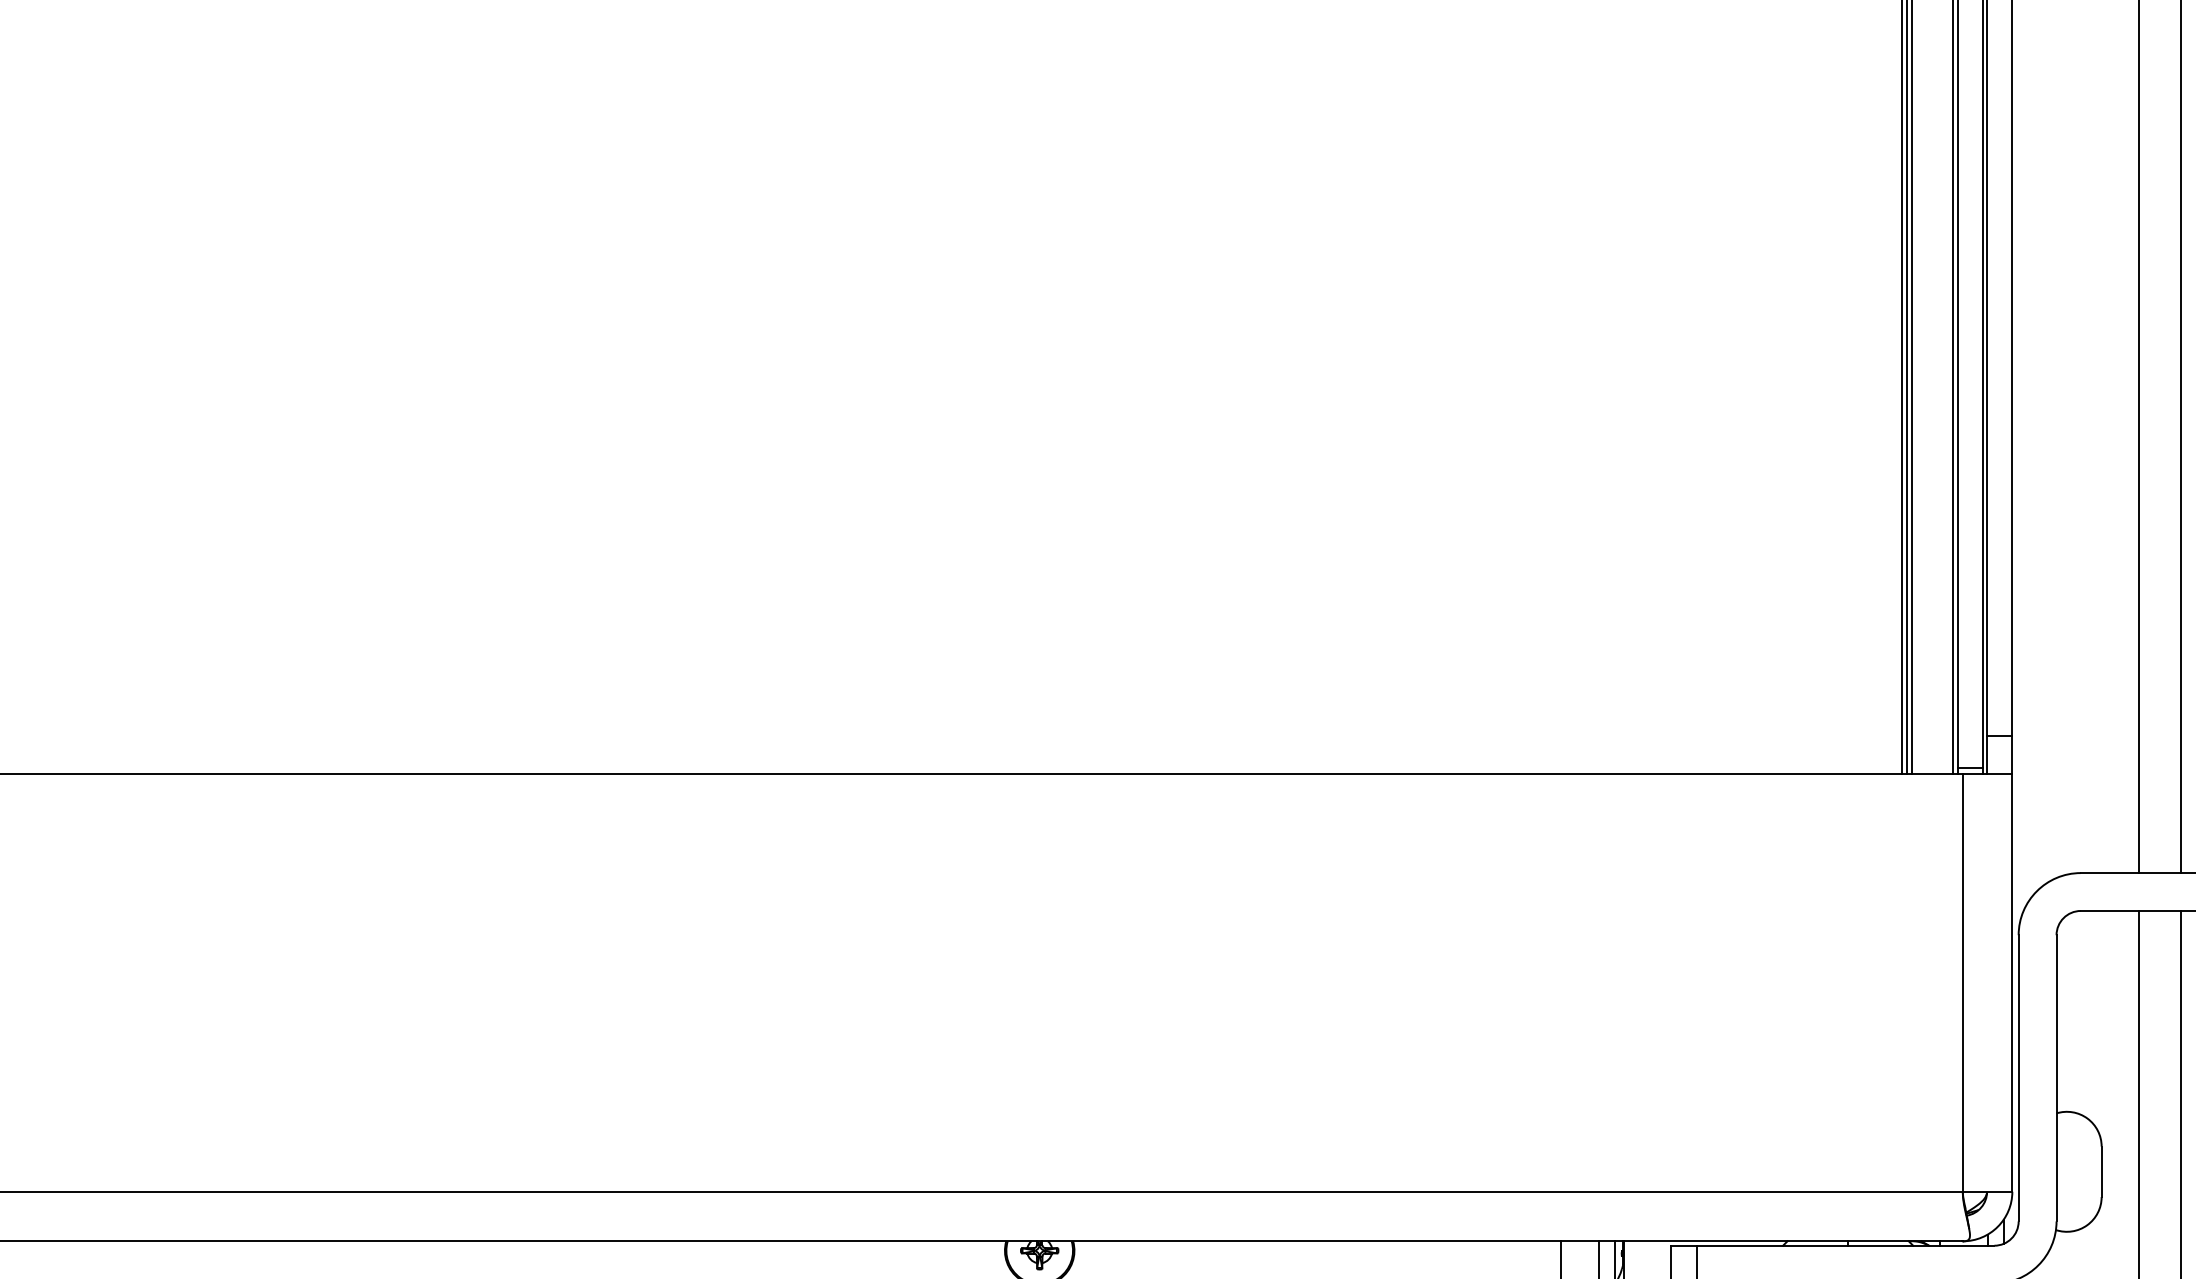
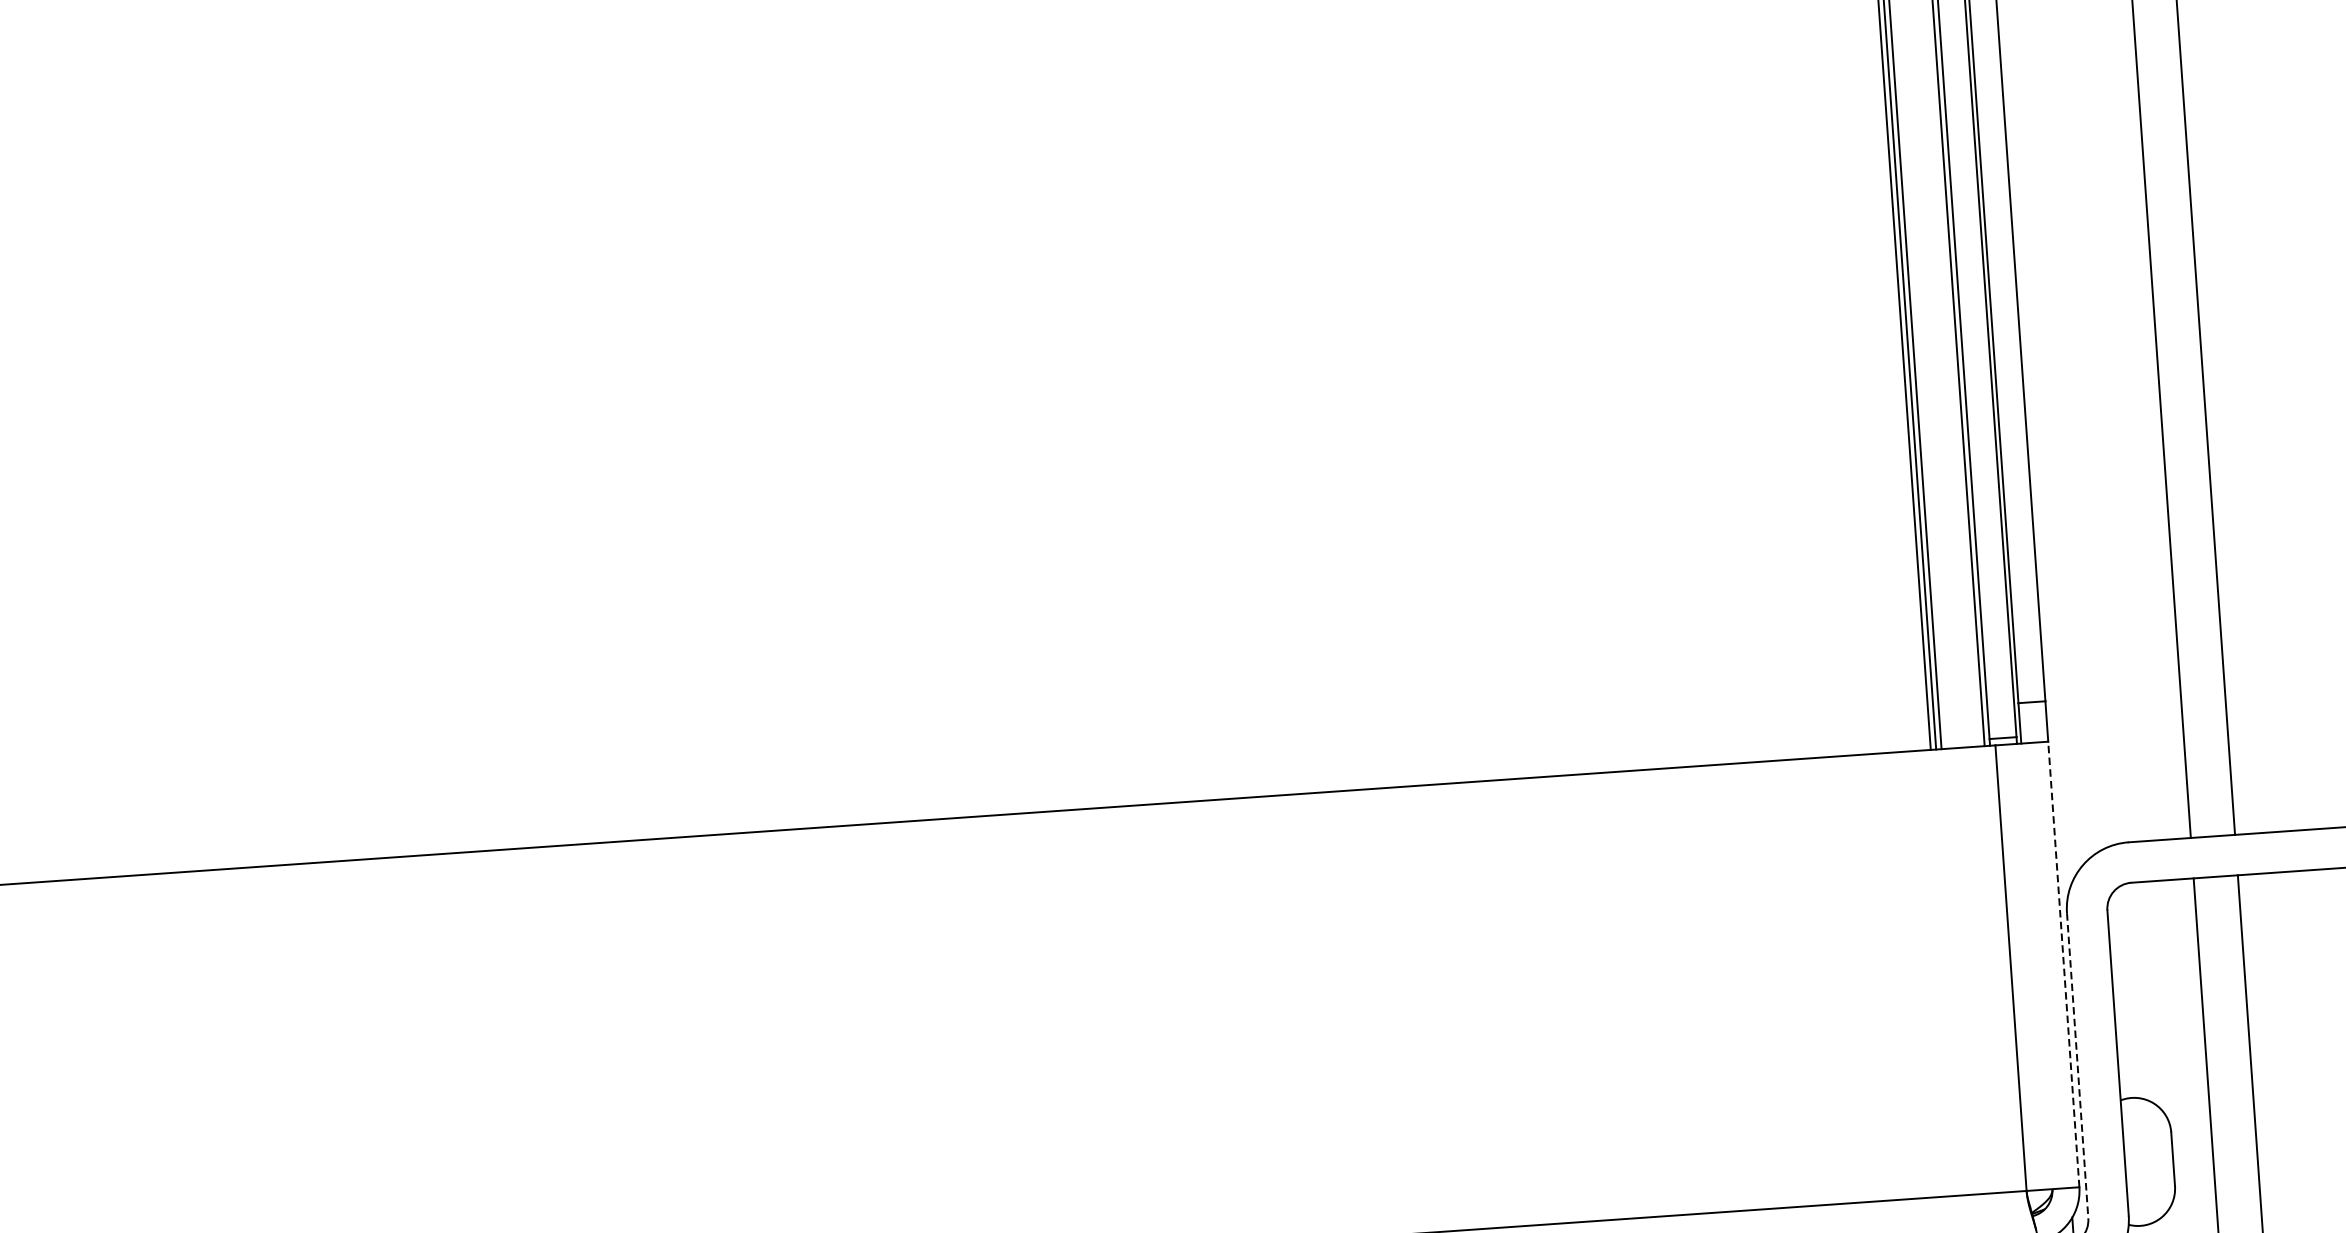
line: (2012, 982) -> (2063, 964), solid -> dashed
line: (2018, 1078) -> (2077, 1066), solid -> dashed

